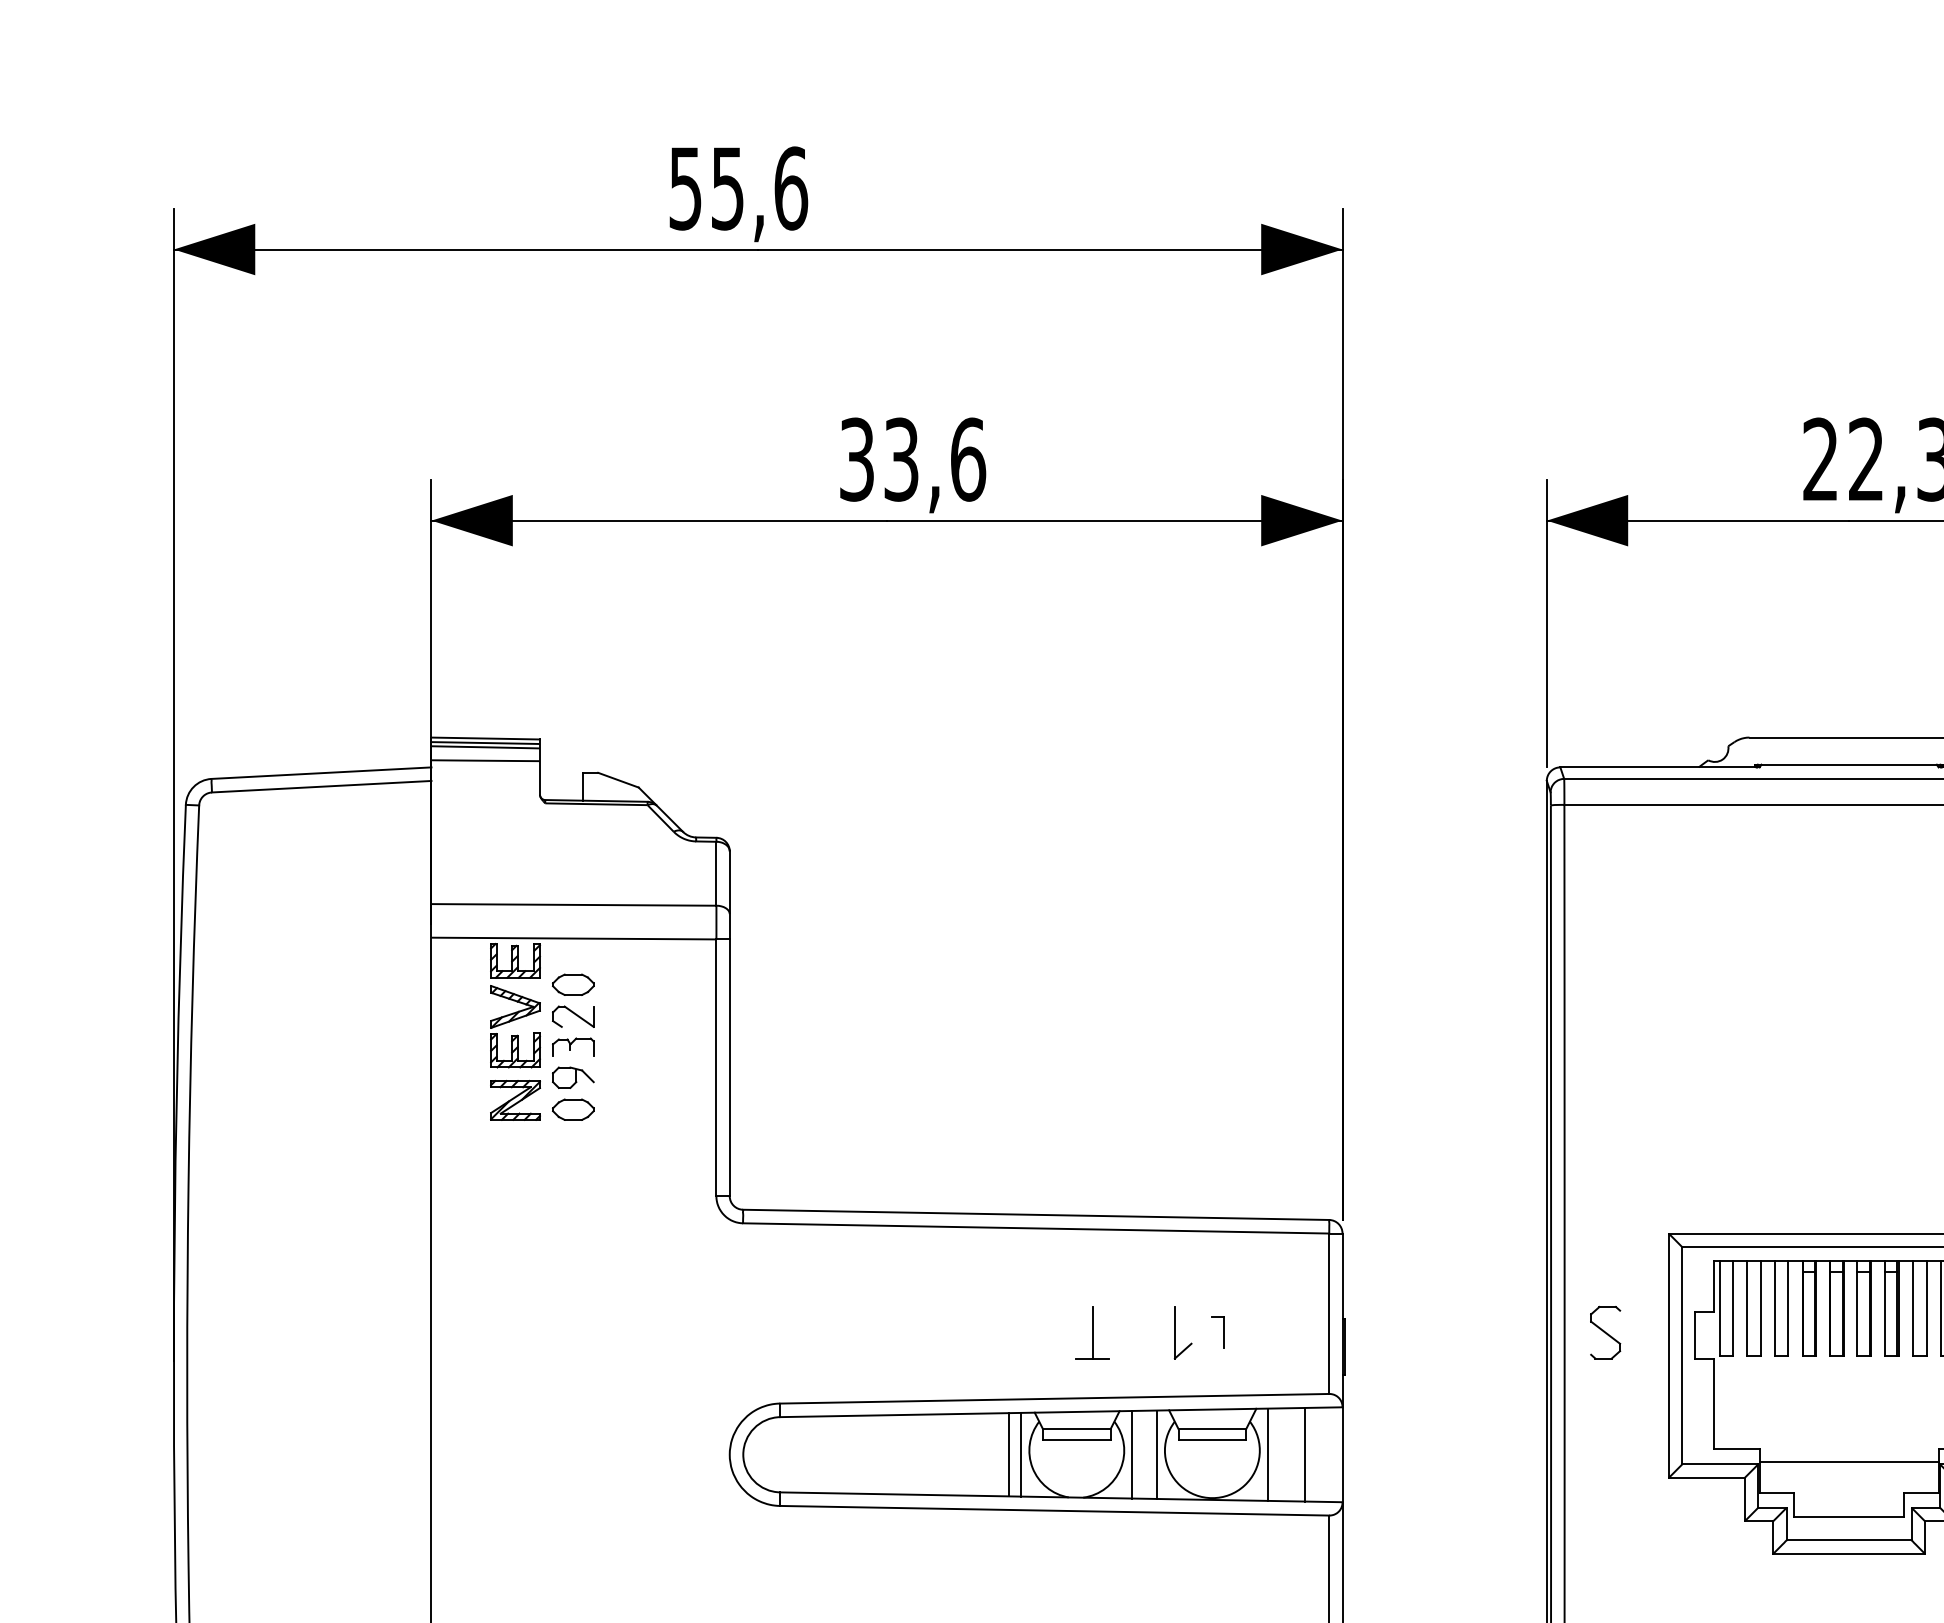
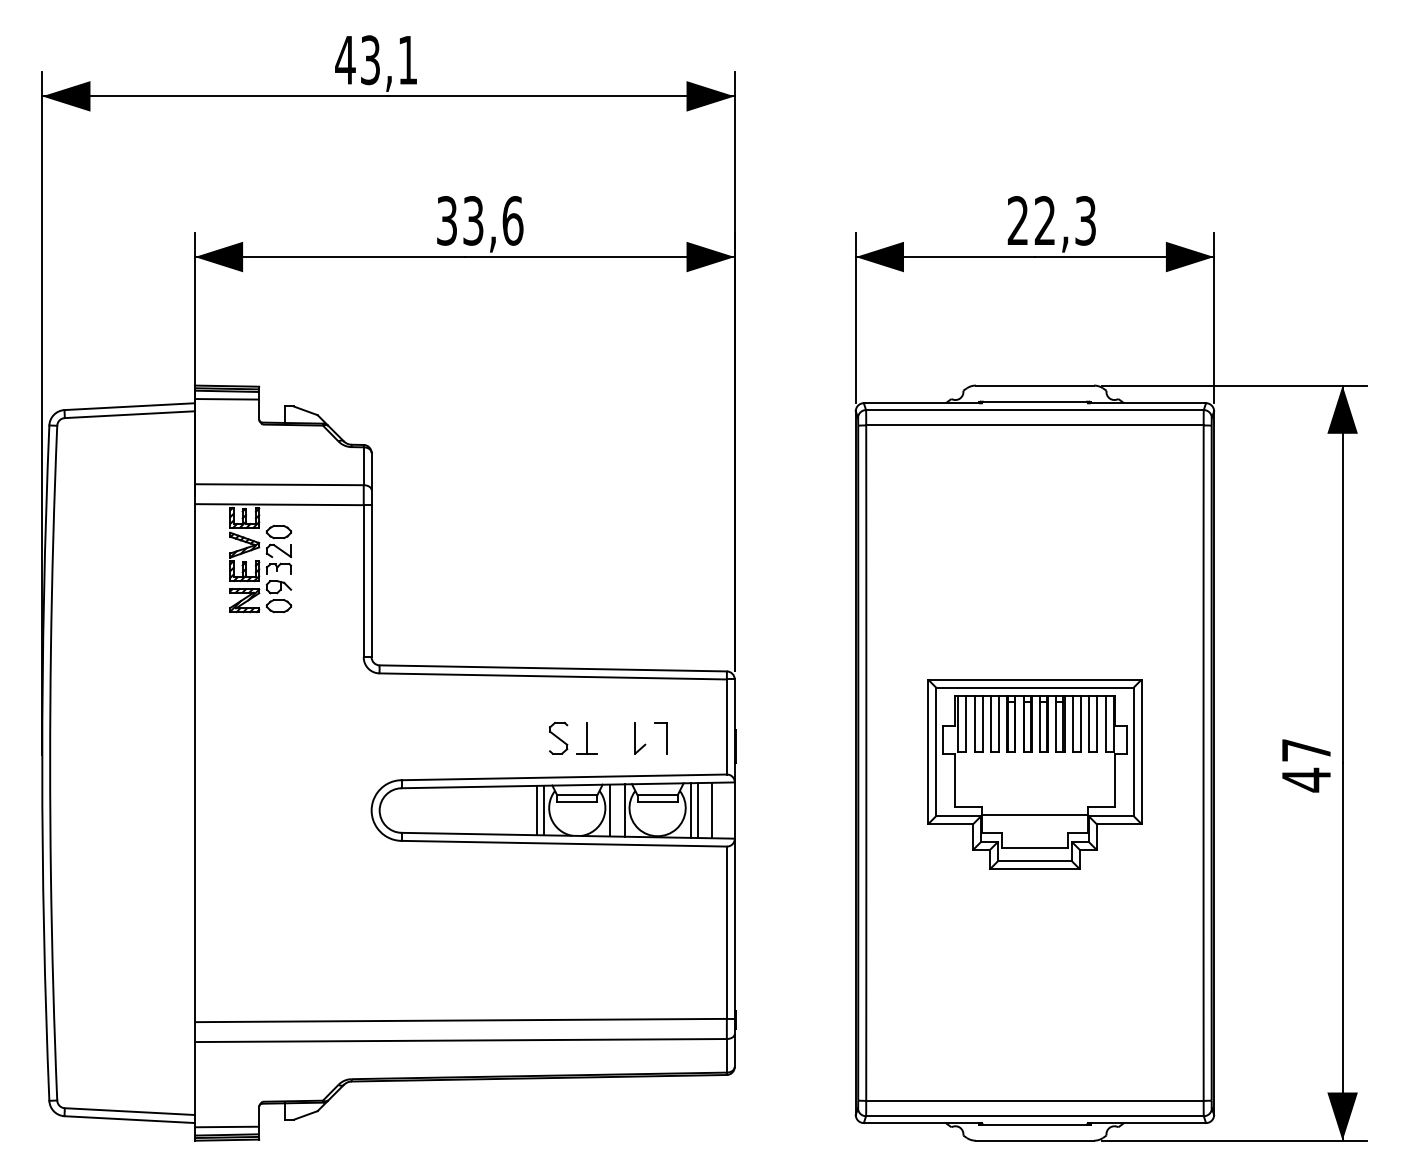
text: (737, 188) -> (376, 60), 55,6 -> 43,1
part: (1605, 1331) -> (558, 737), moved
part: (1217, 1333) -> (660, 738), size x1.67
line: (1279, 1454) -> (697, 810), added

